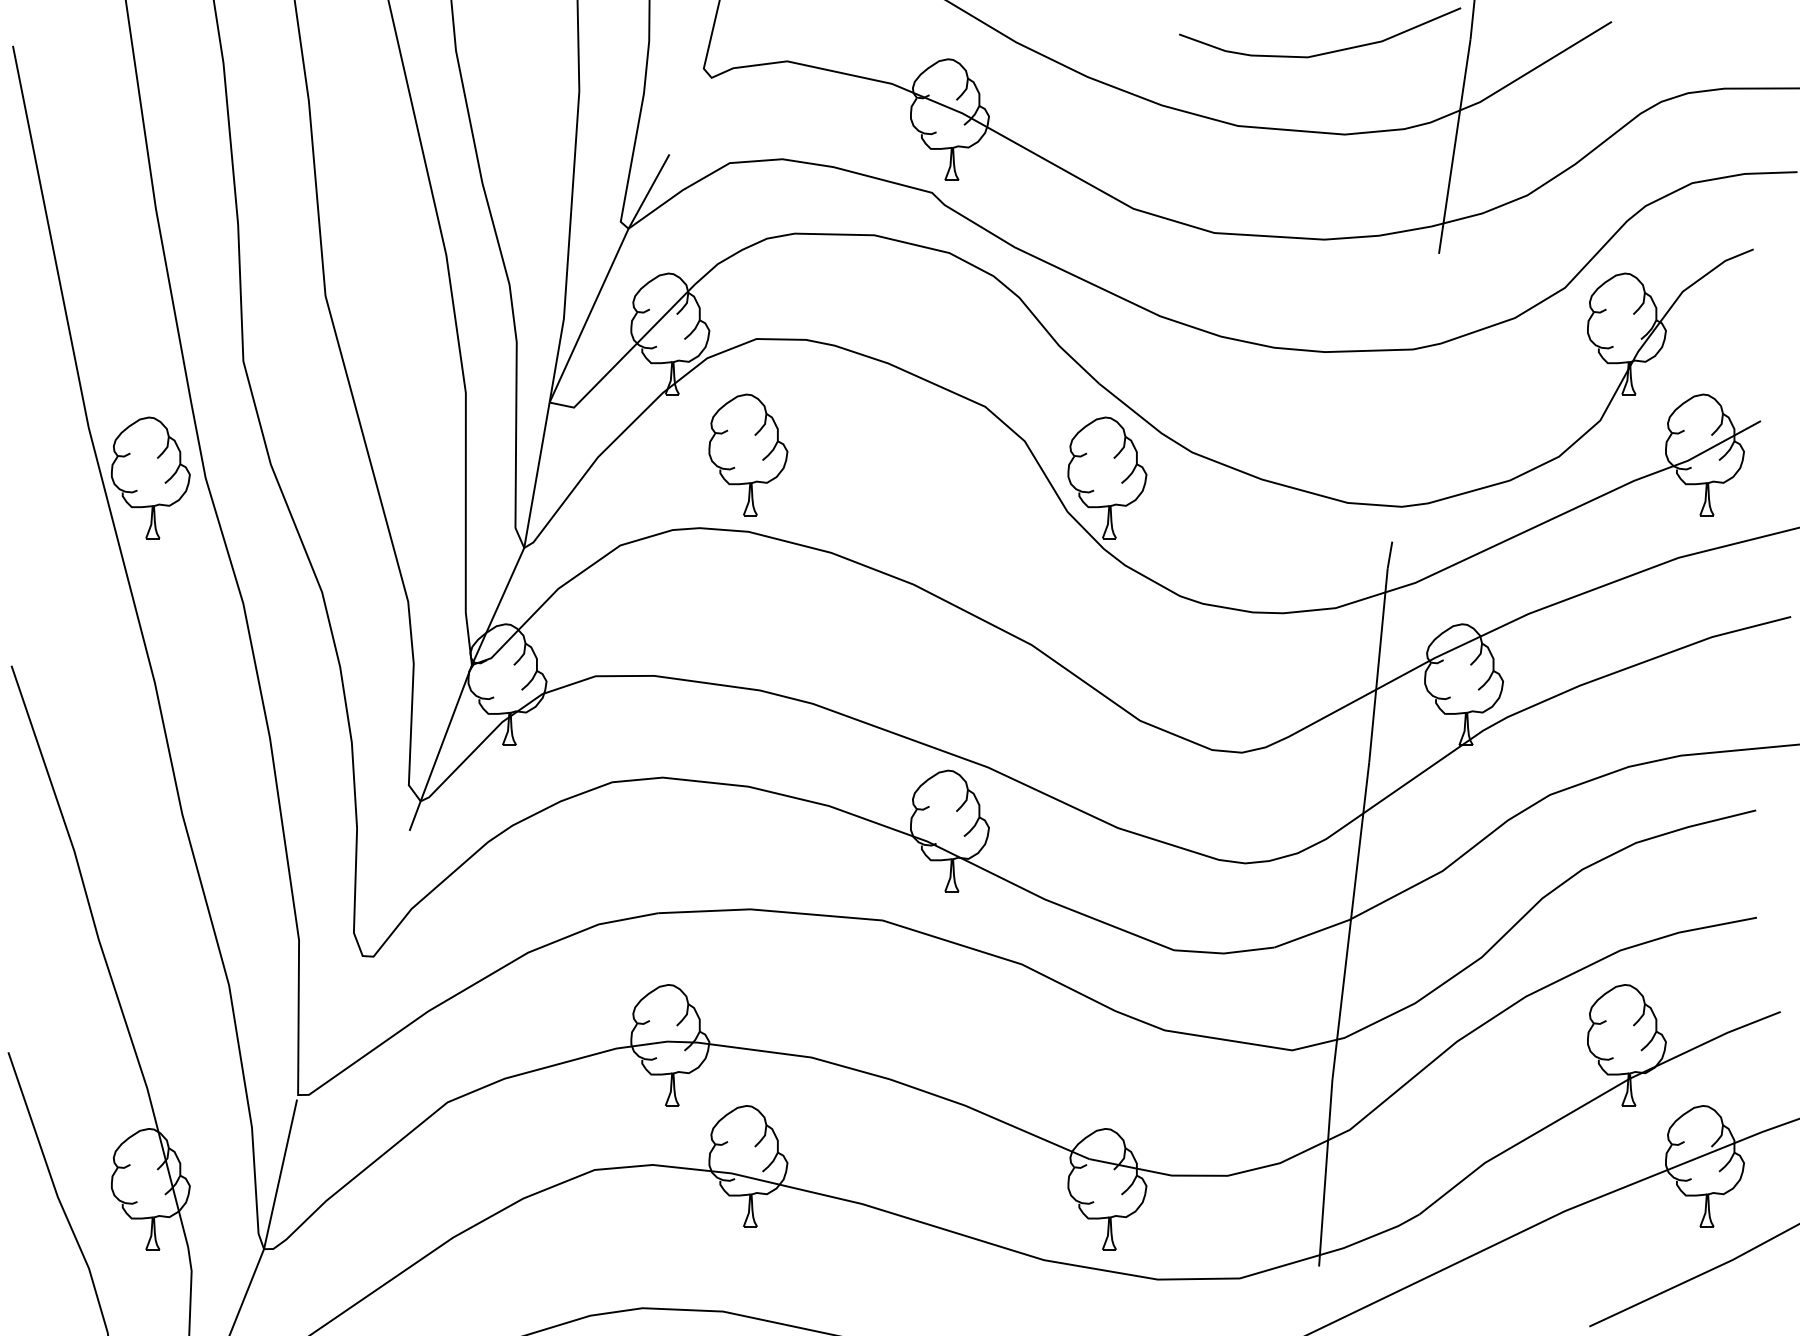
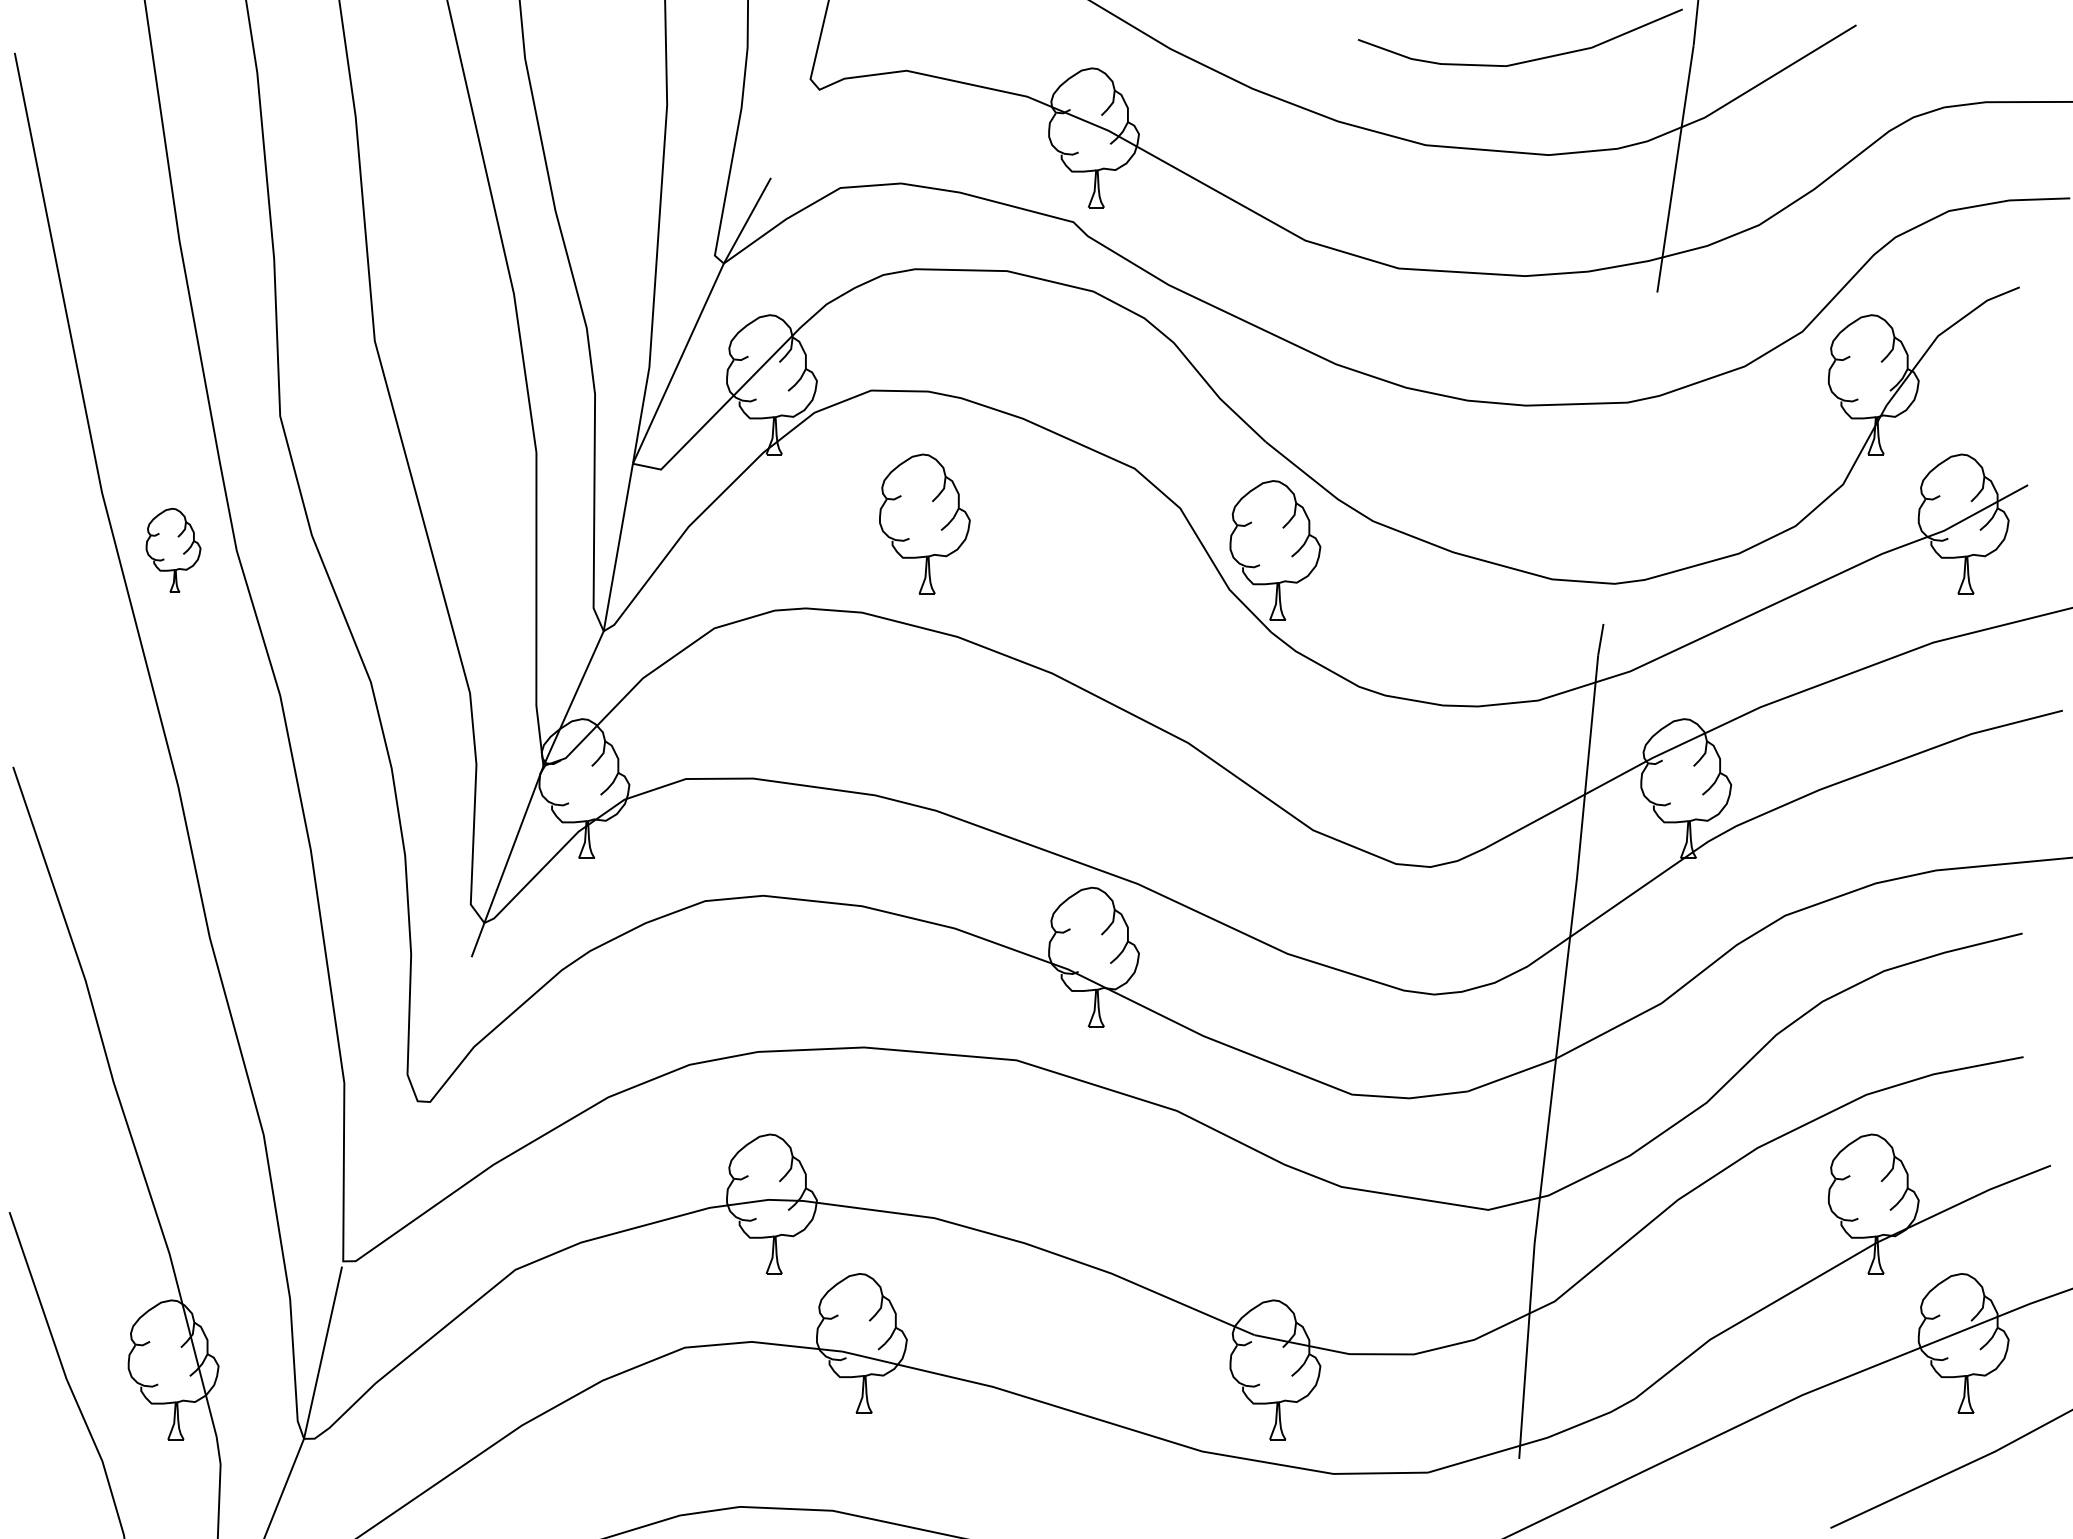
part: (748, 454) -> (924, 523), moved
part: (150, 477) -> (173, 550), size x0.6

